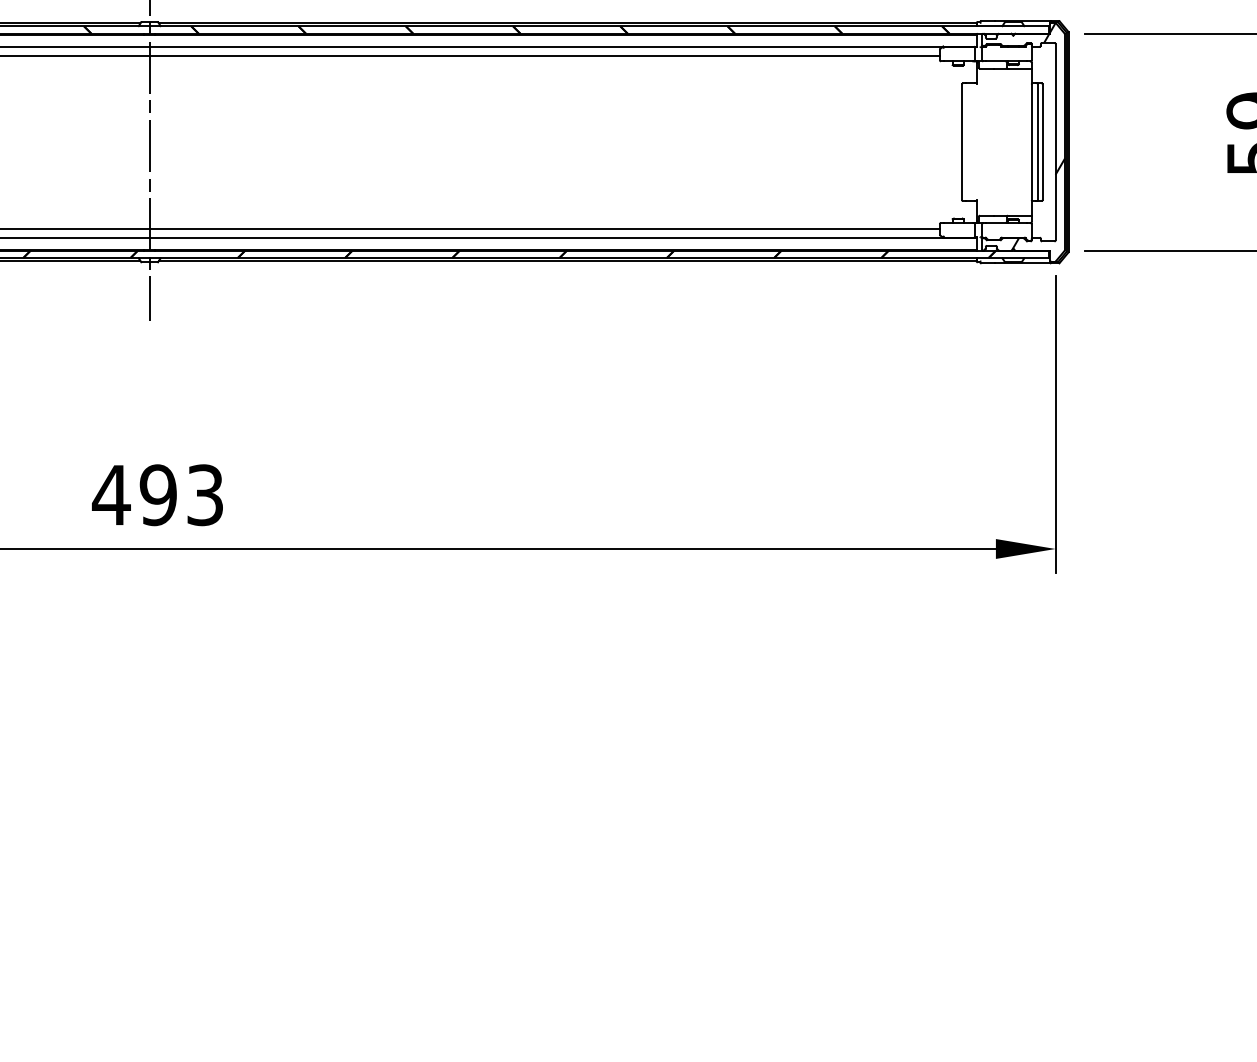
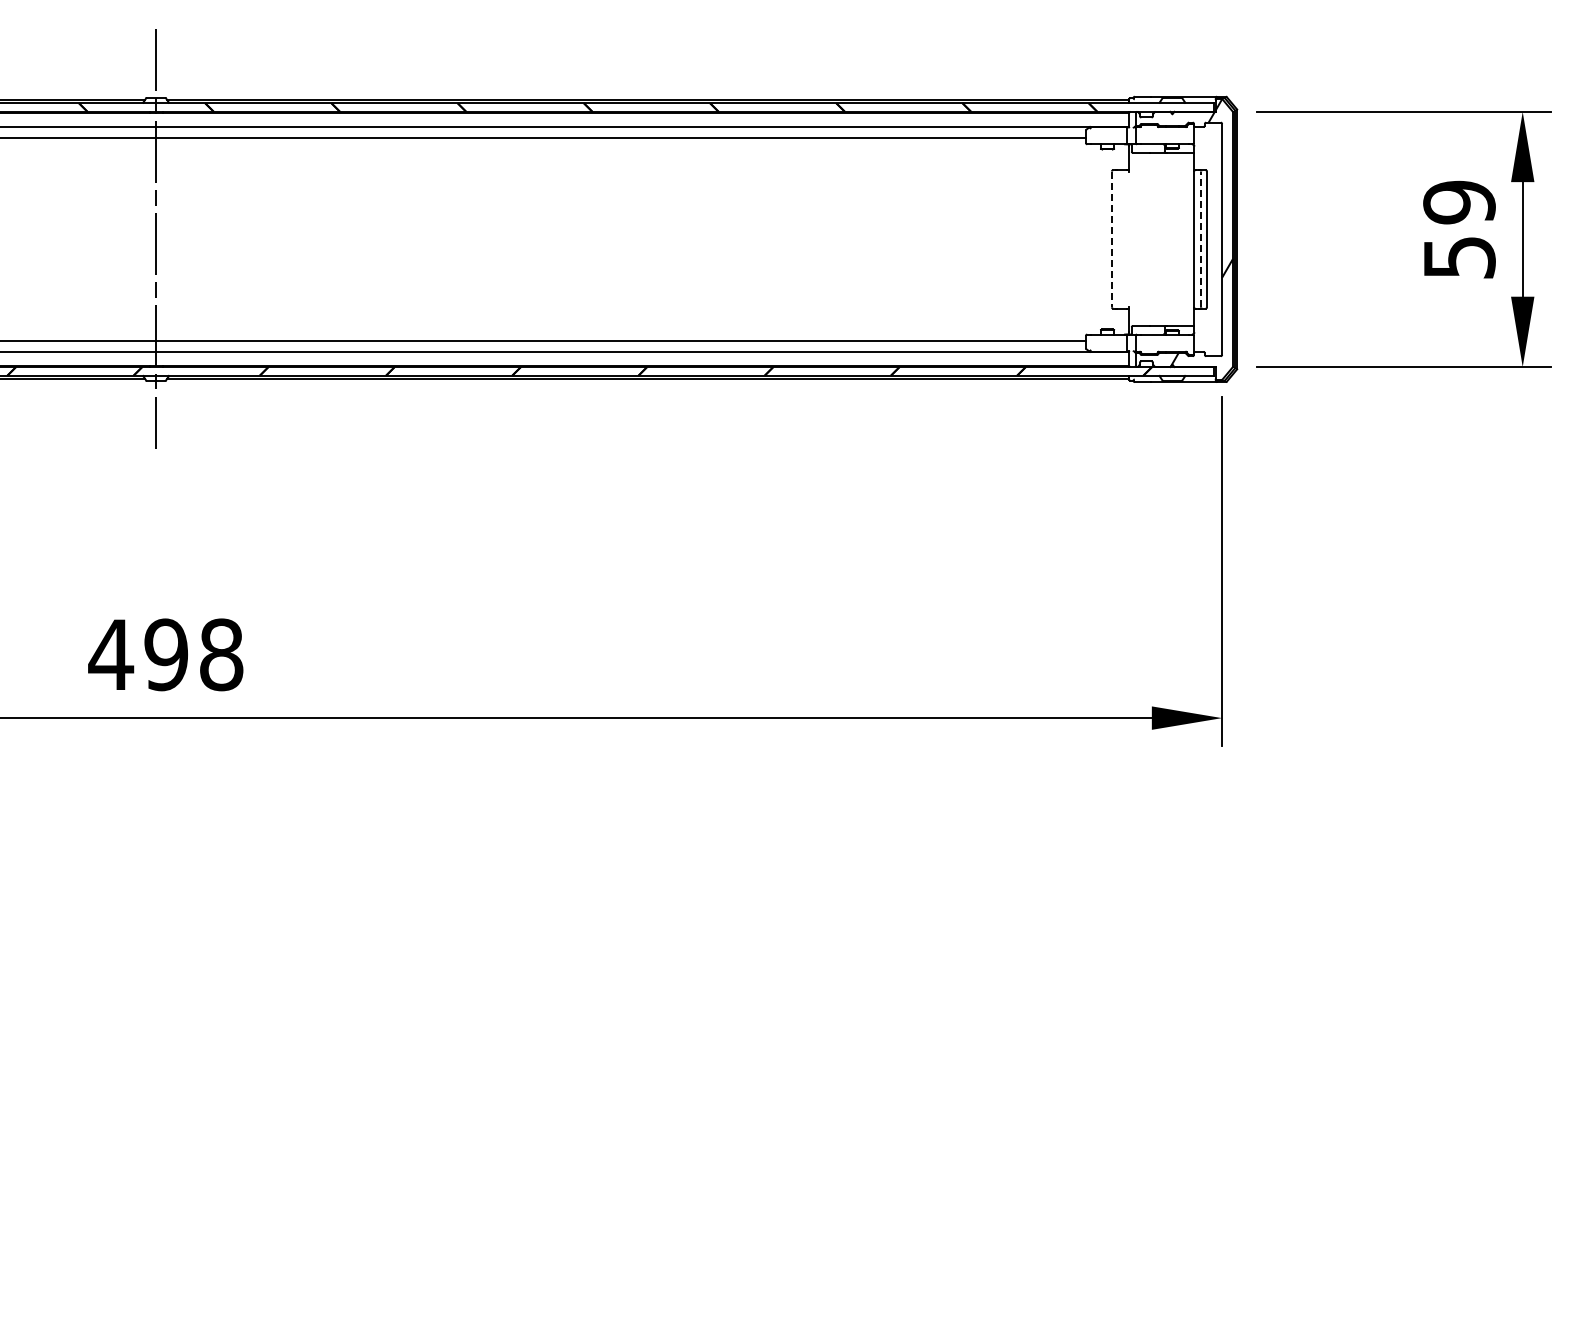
line: (961, 142) -> (1111, 239), solid -> dashed
line: (1038, 142) -> (1201, 239), solid -> dashed
text: (205, 494) -> (221, 654), 493 -> 498

